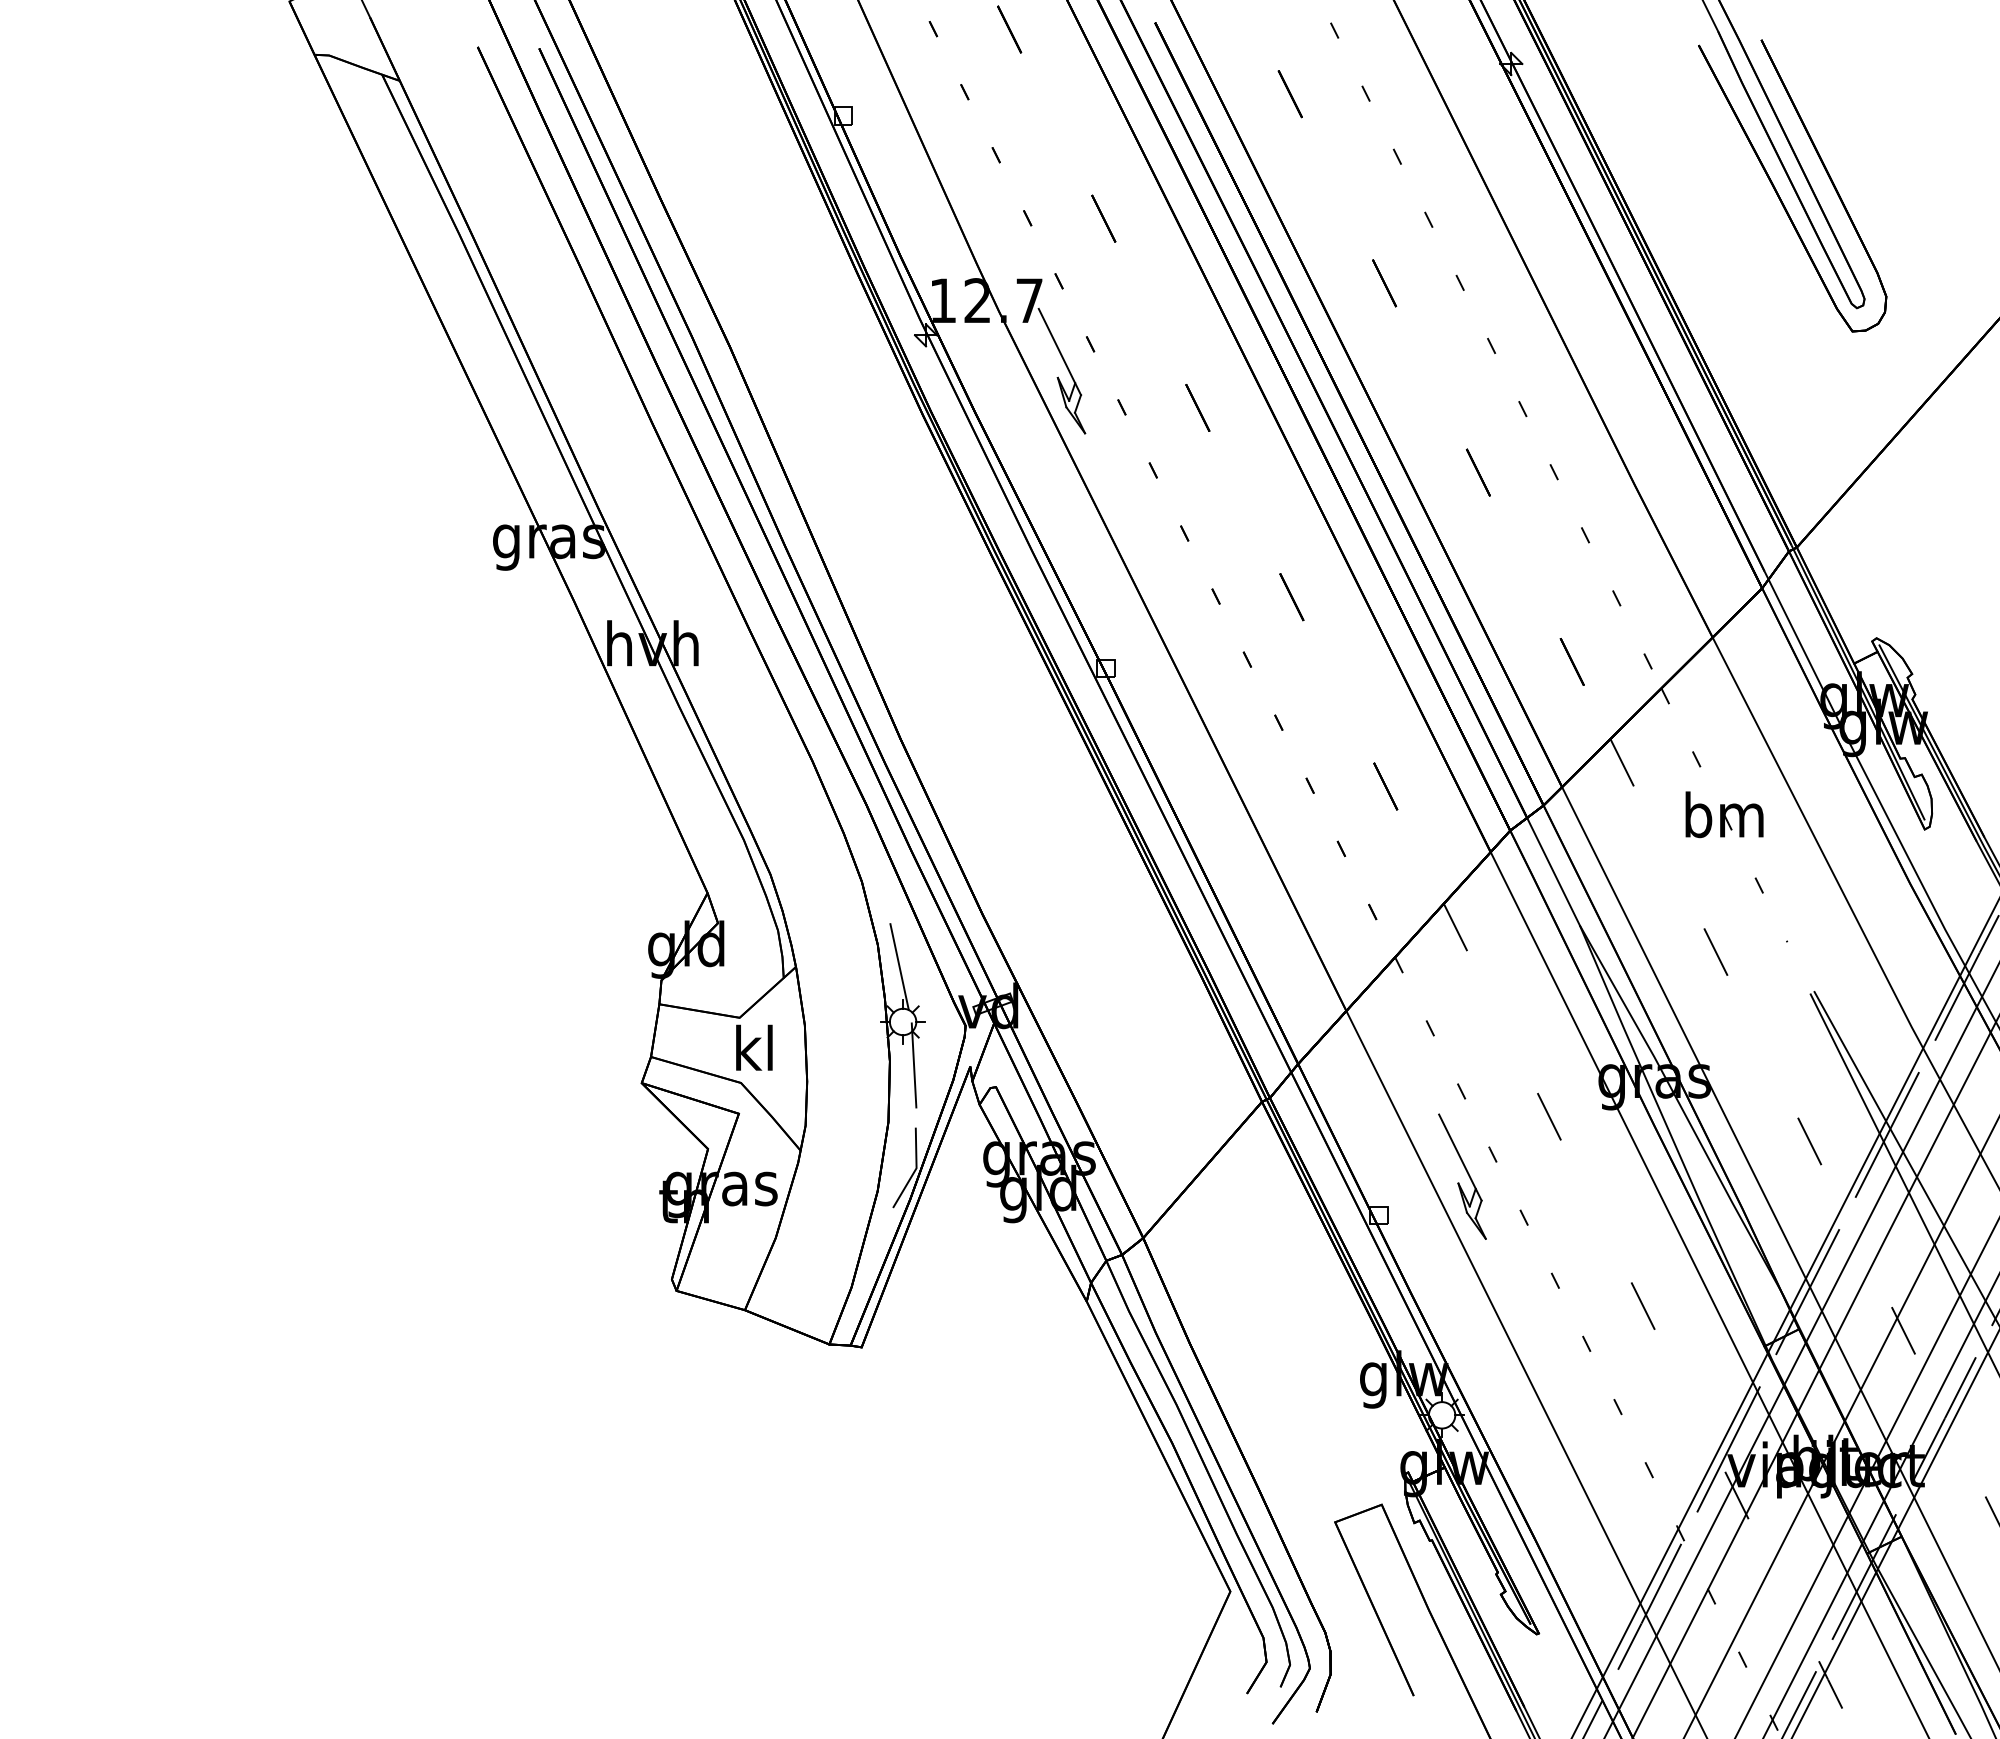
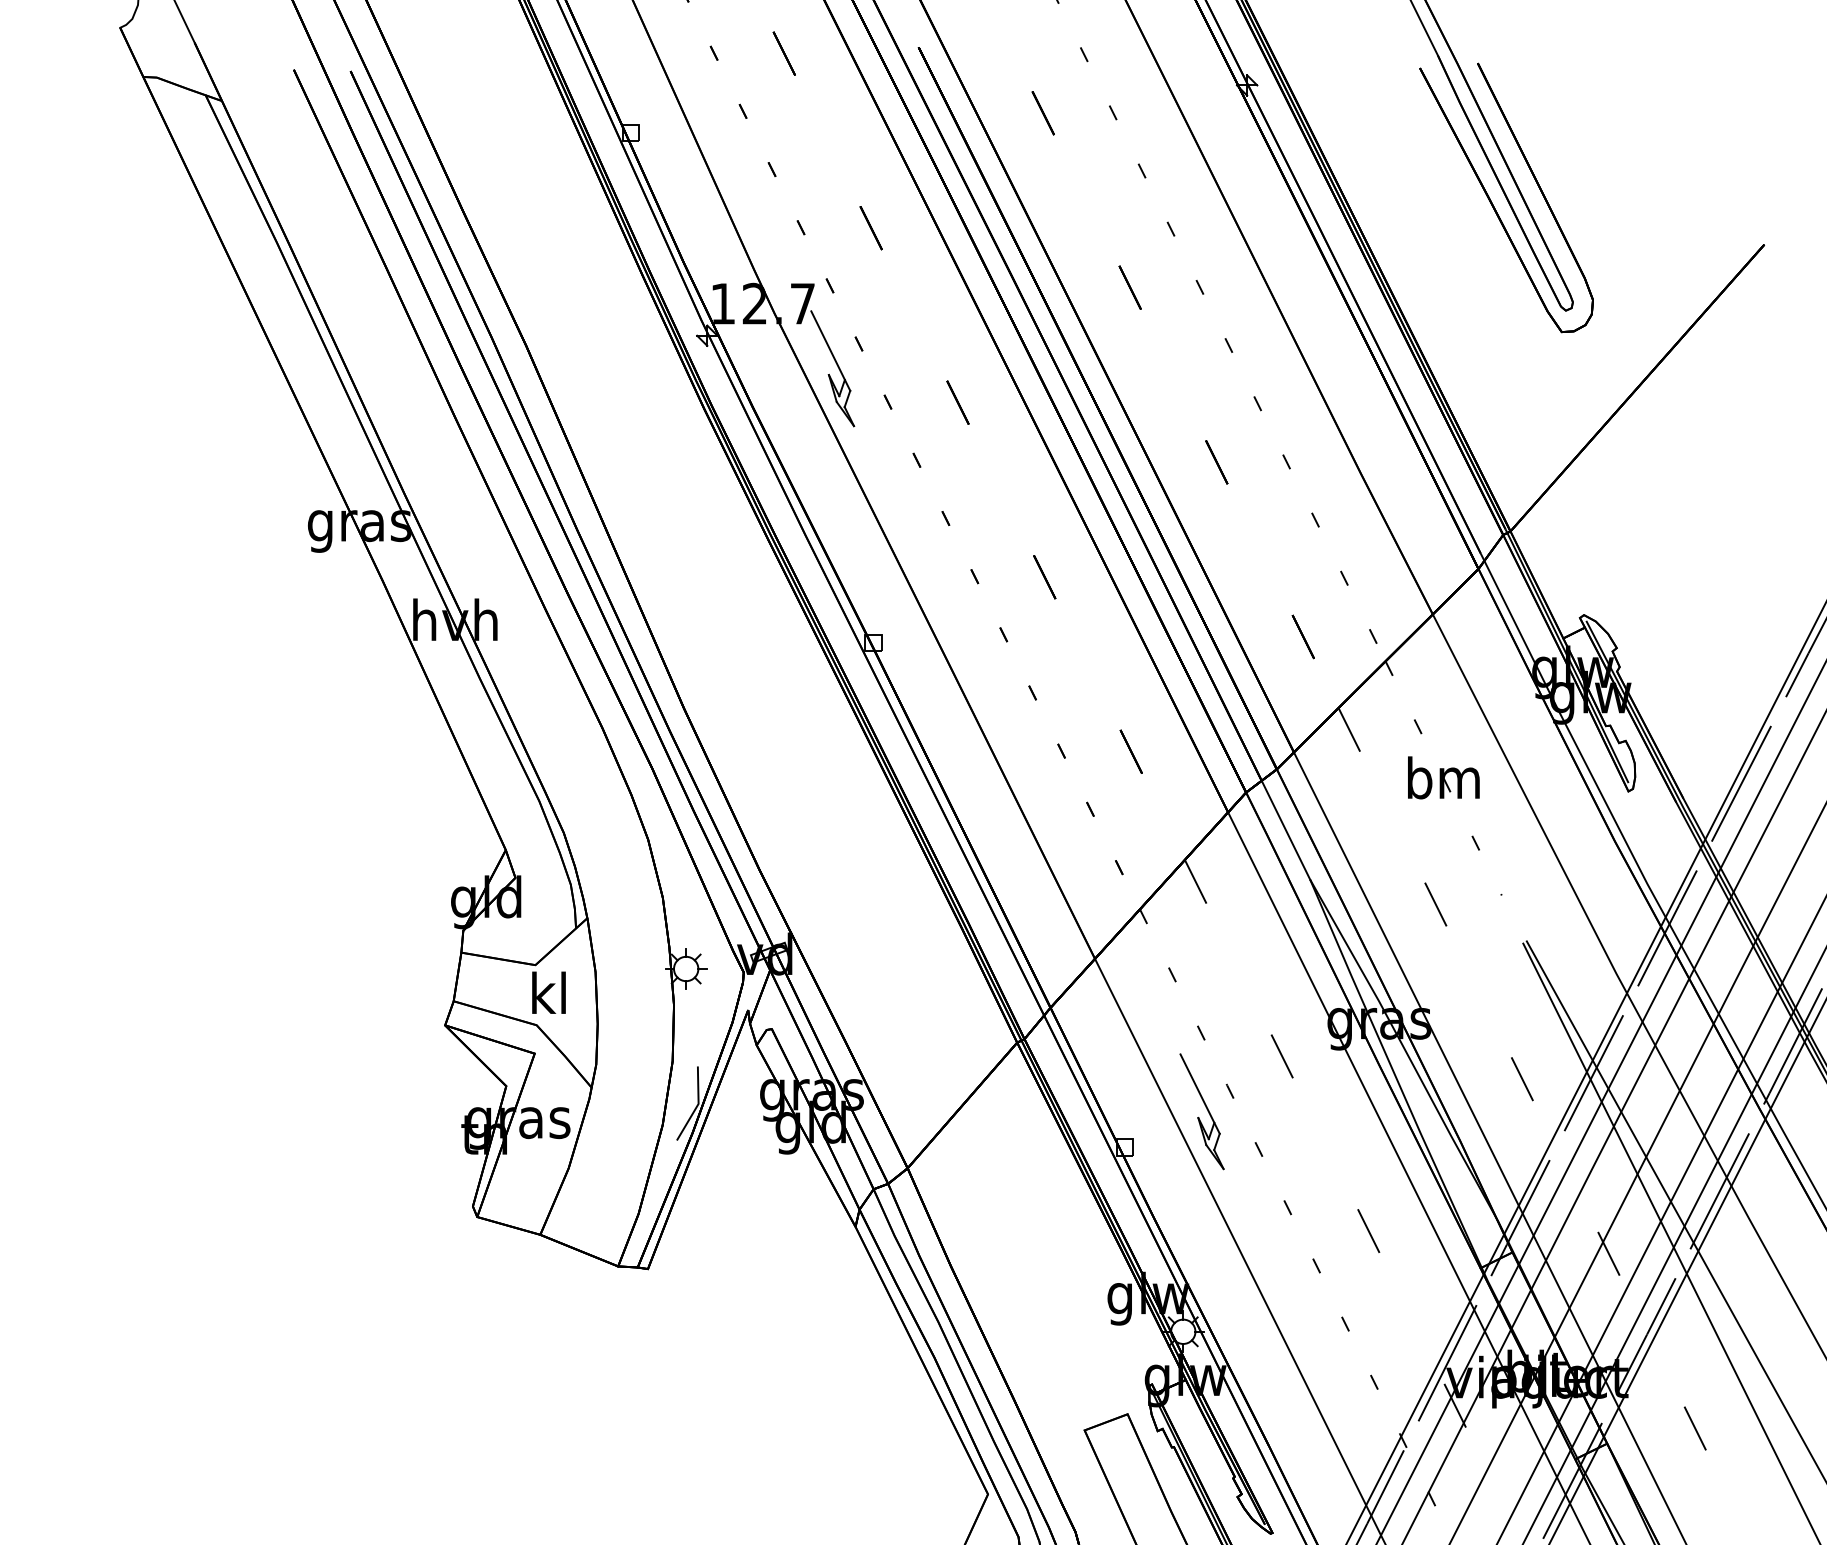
line: (899, 966) -> (682, 917), removed
line: (913, 1065) -> (695, 1009), removed

